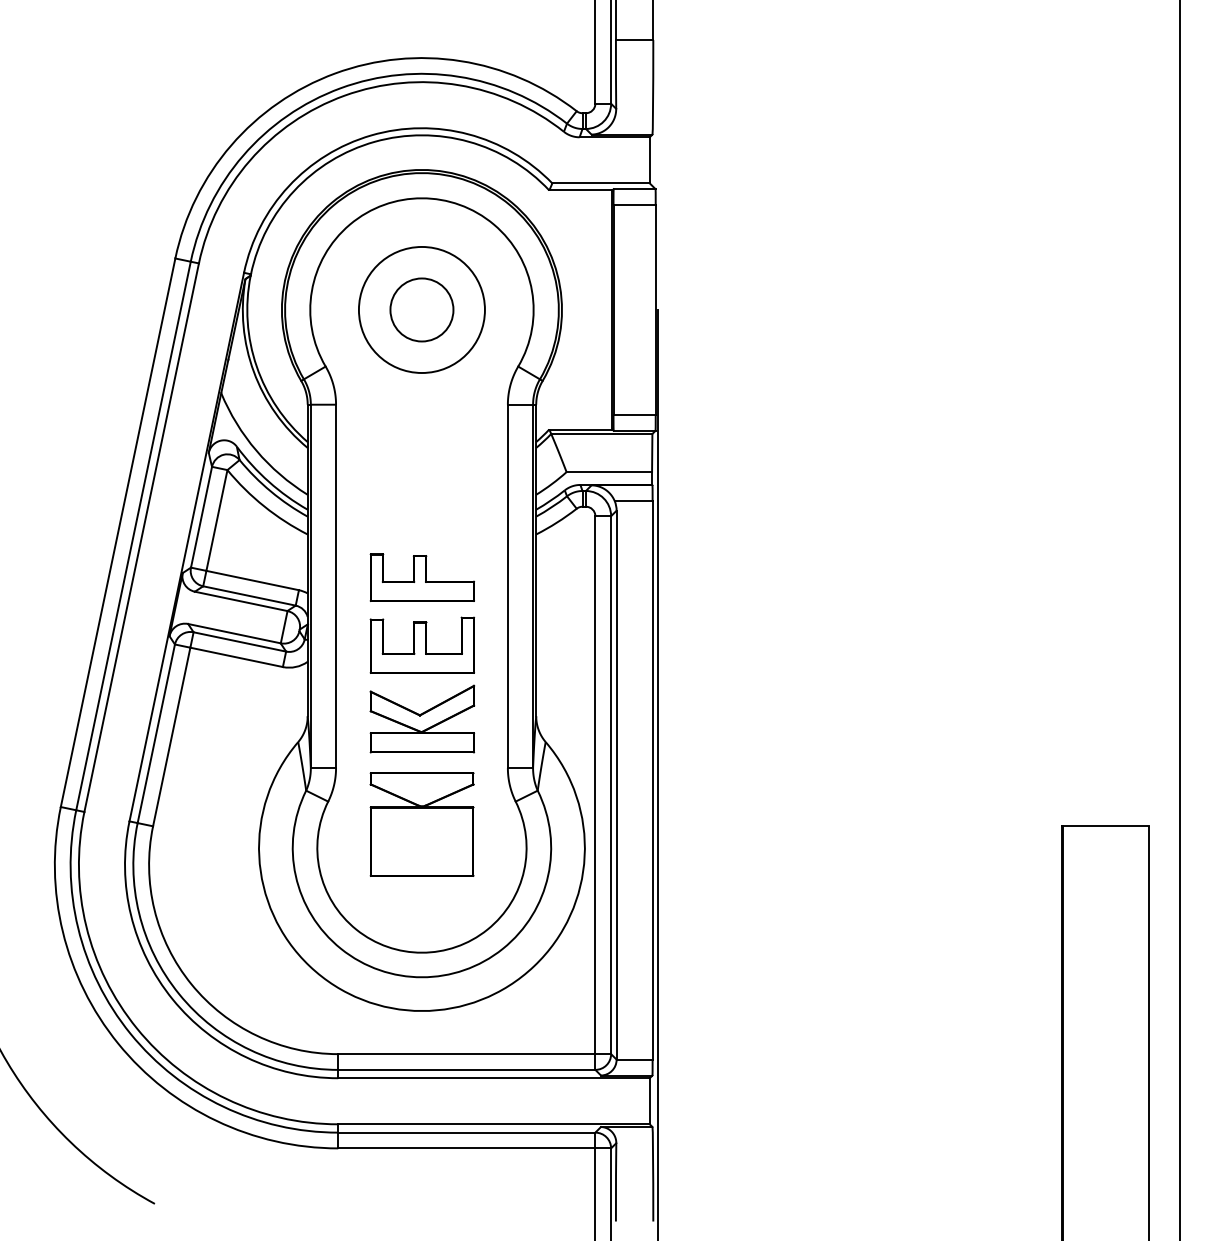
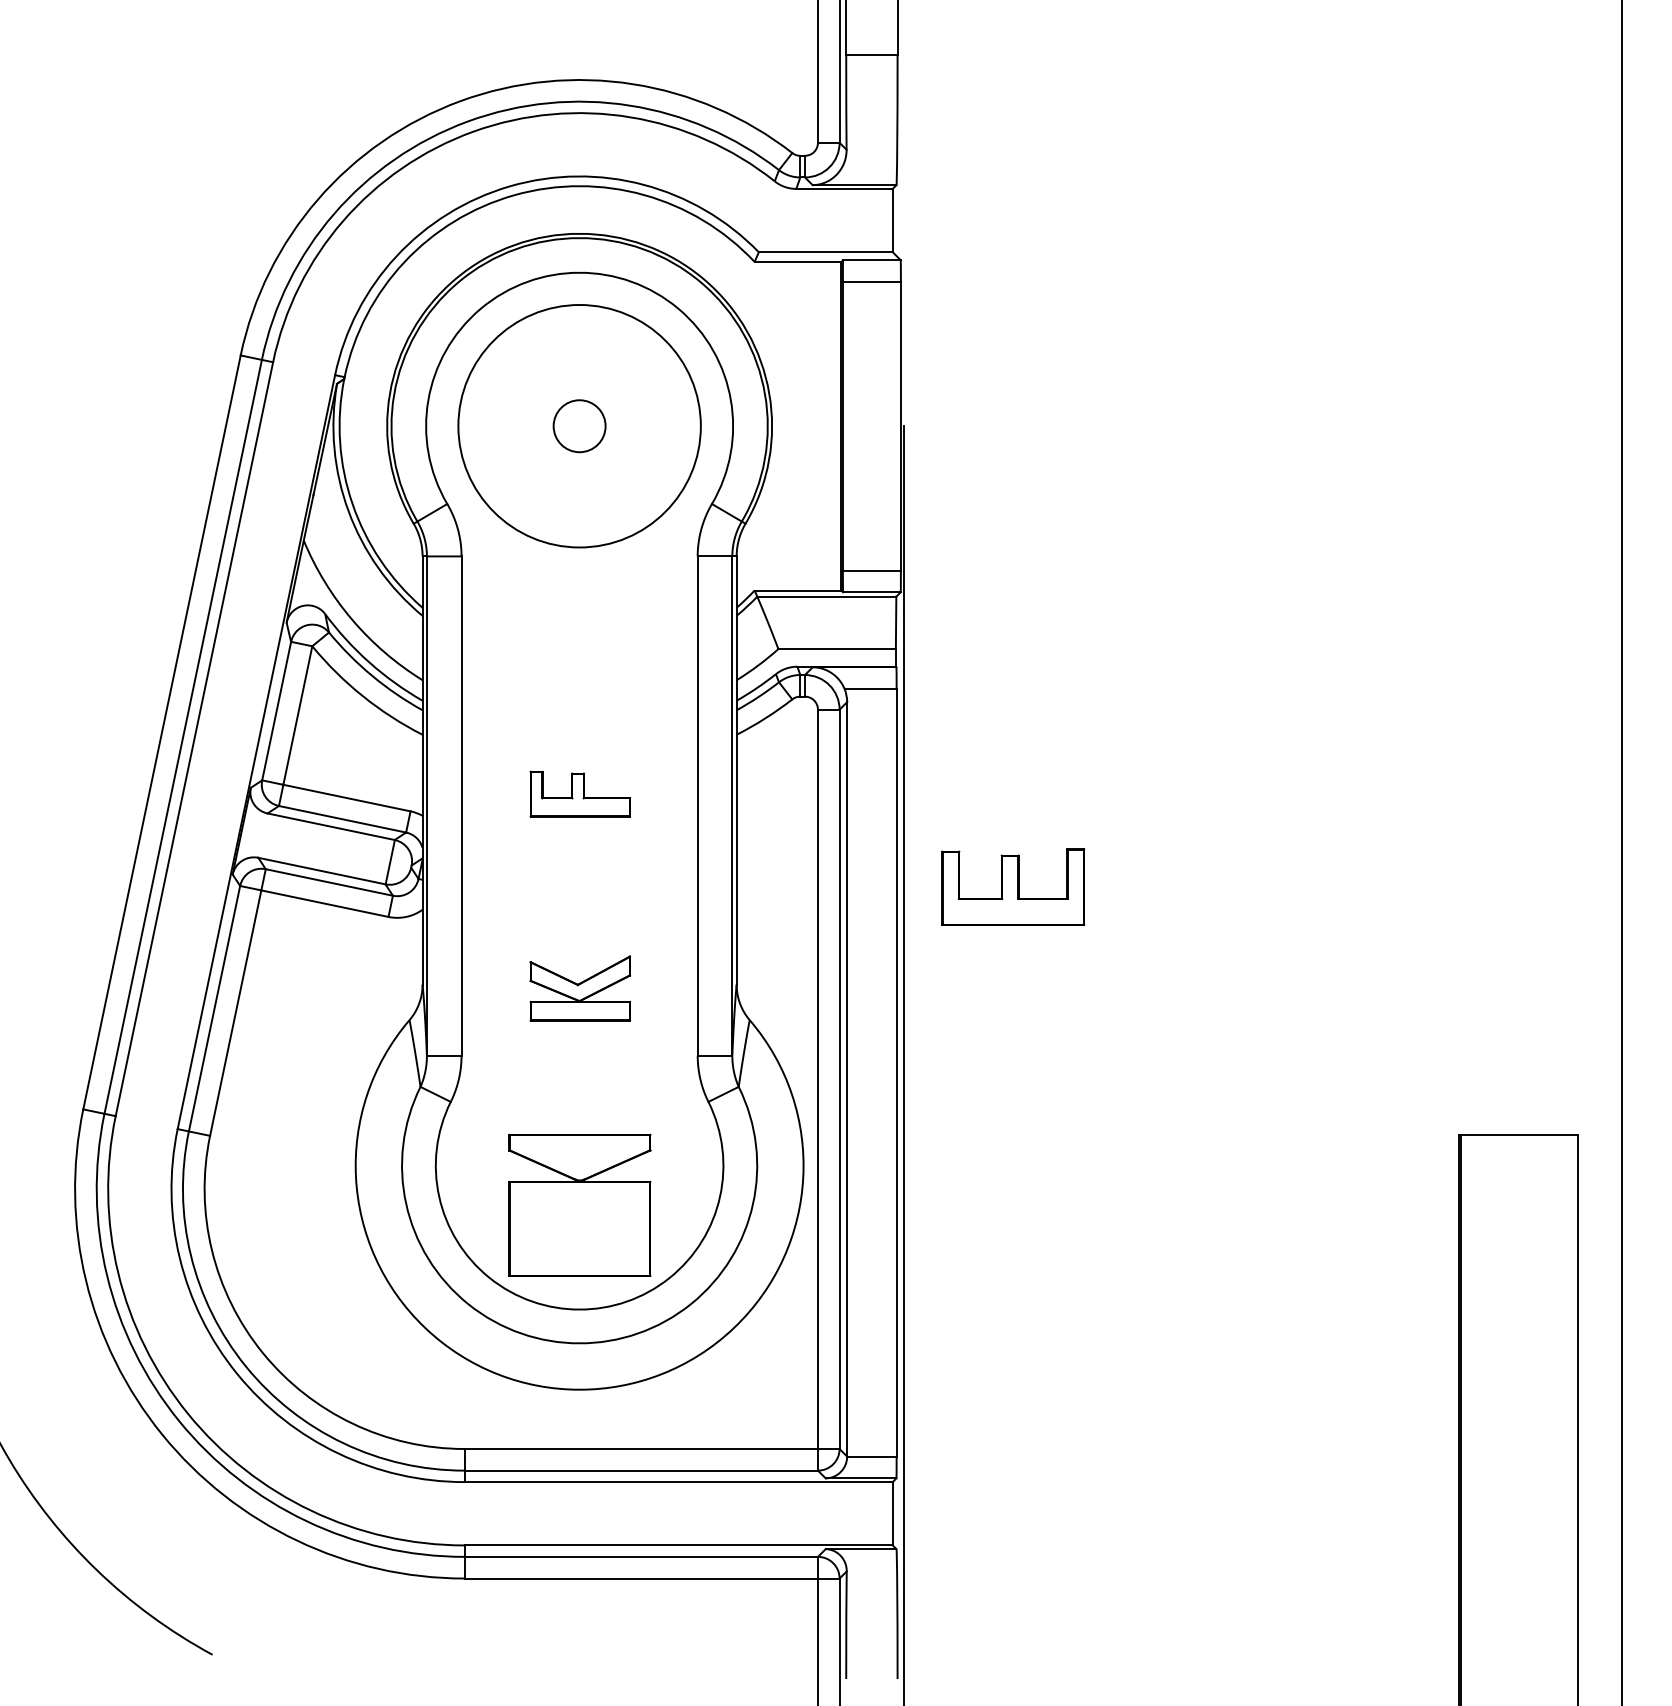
circle: (421, 309) -> (579, 425), size x0.6
circle: (421, 309) -> (579, 425), size x1.4
part: (422, 577) -> (580, 794), size x0.7
part: (422, 644) -> (1013, 886), moved
part: (422, 719) -> (580, 988), size x0.7
part: (421, 823) -> (579, 1204), moved

